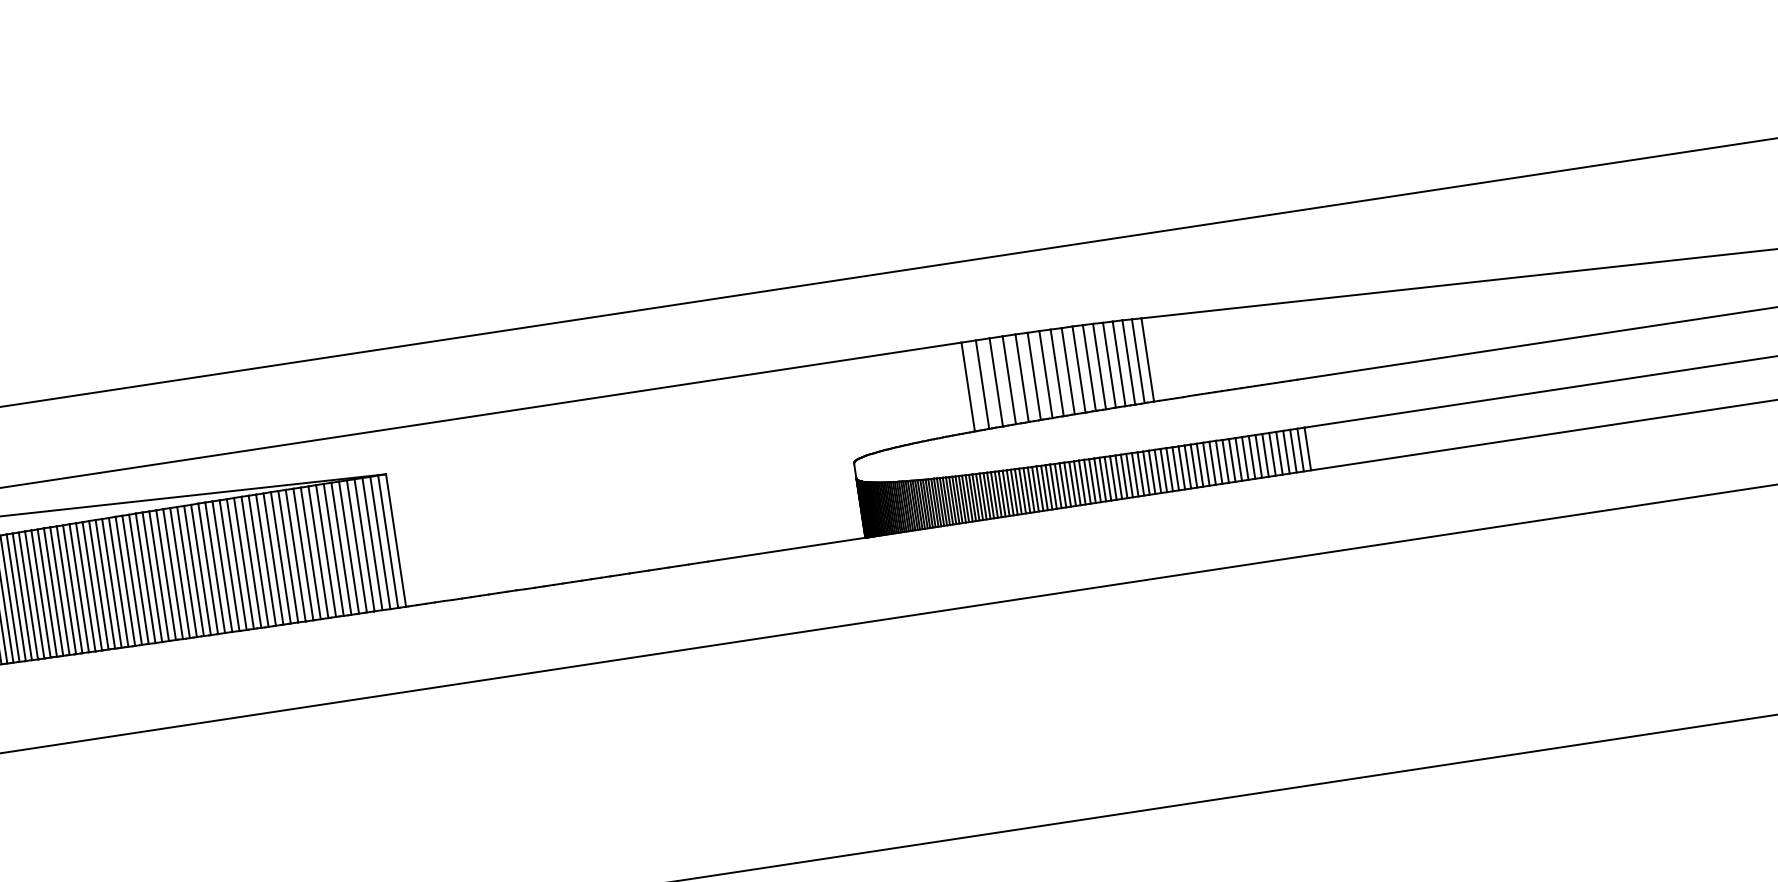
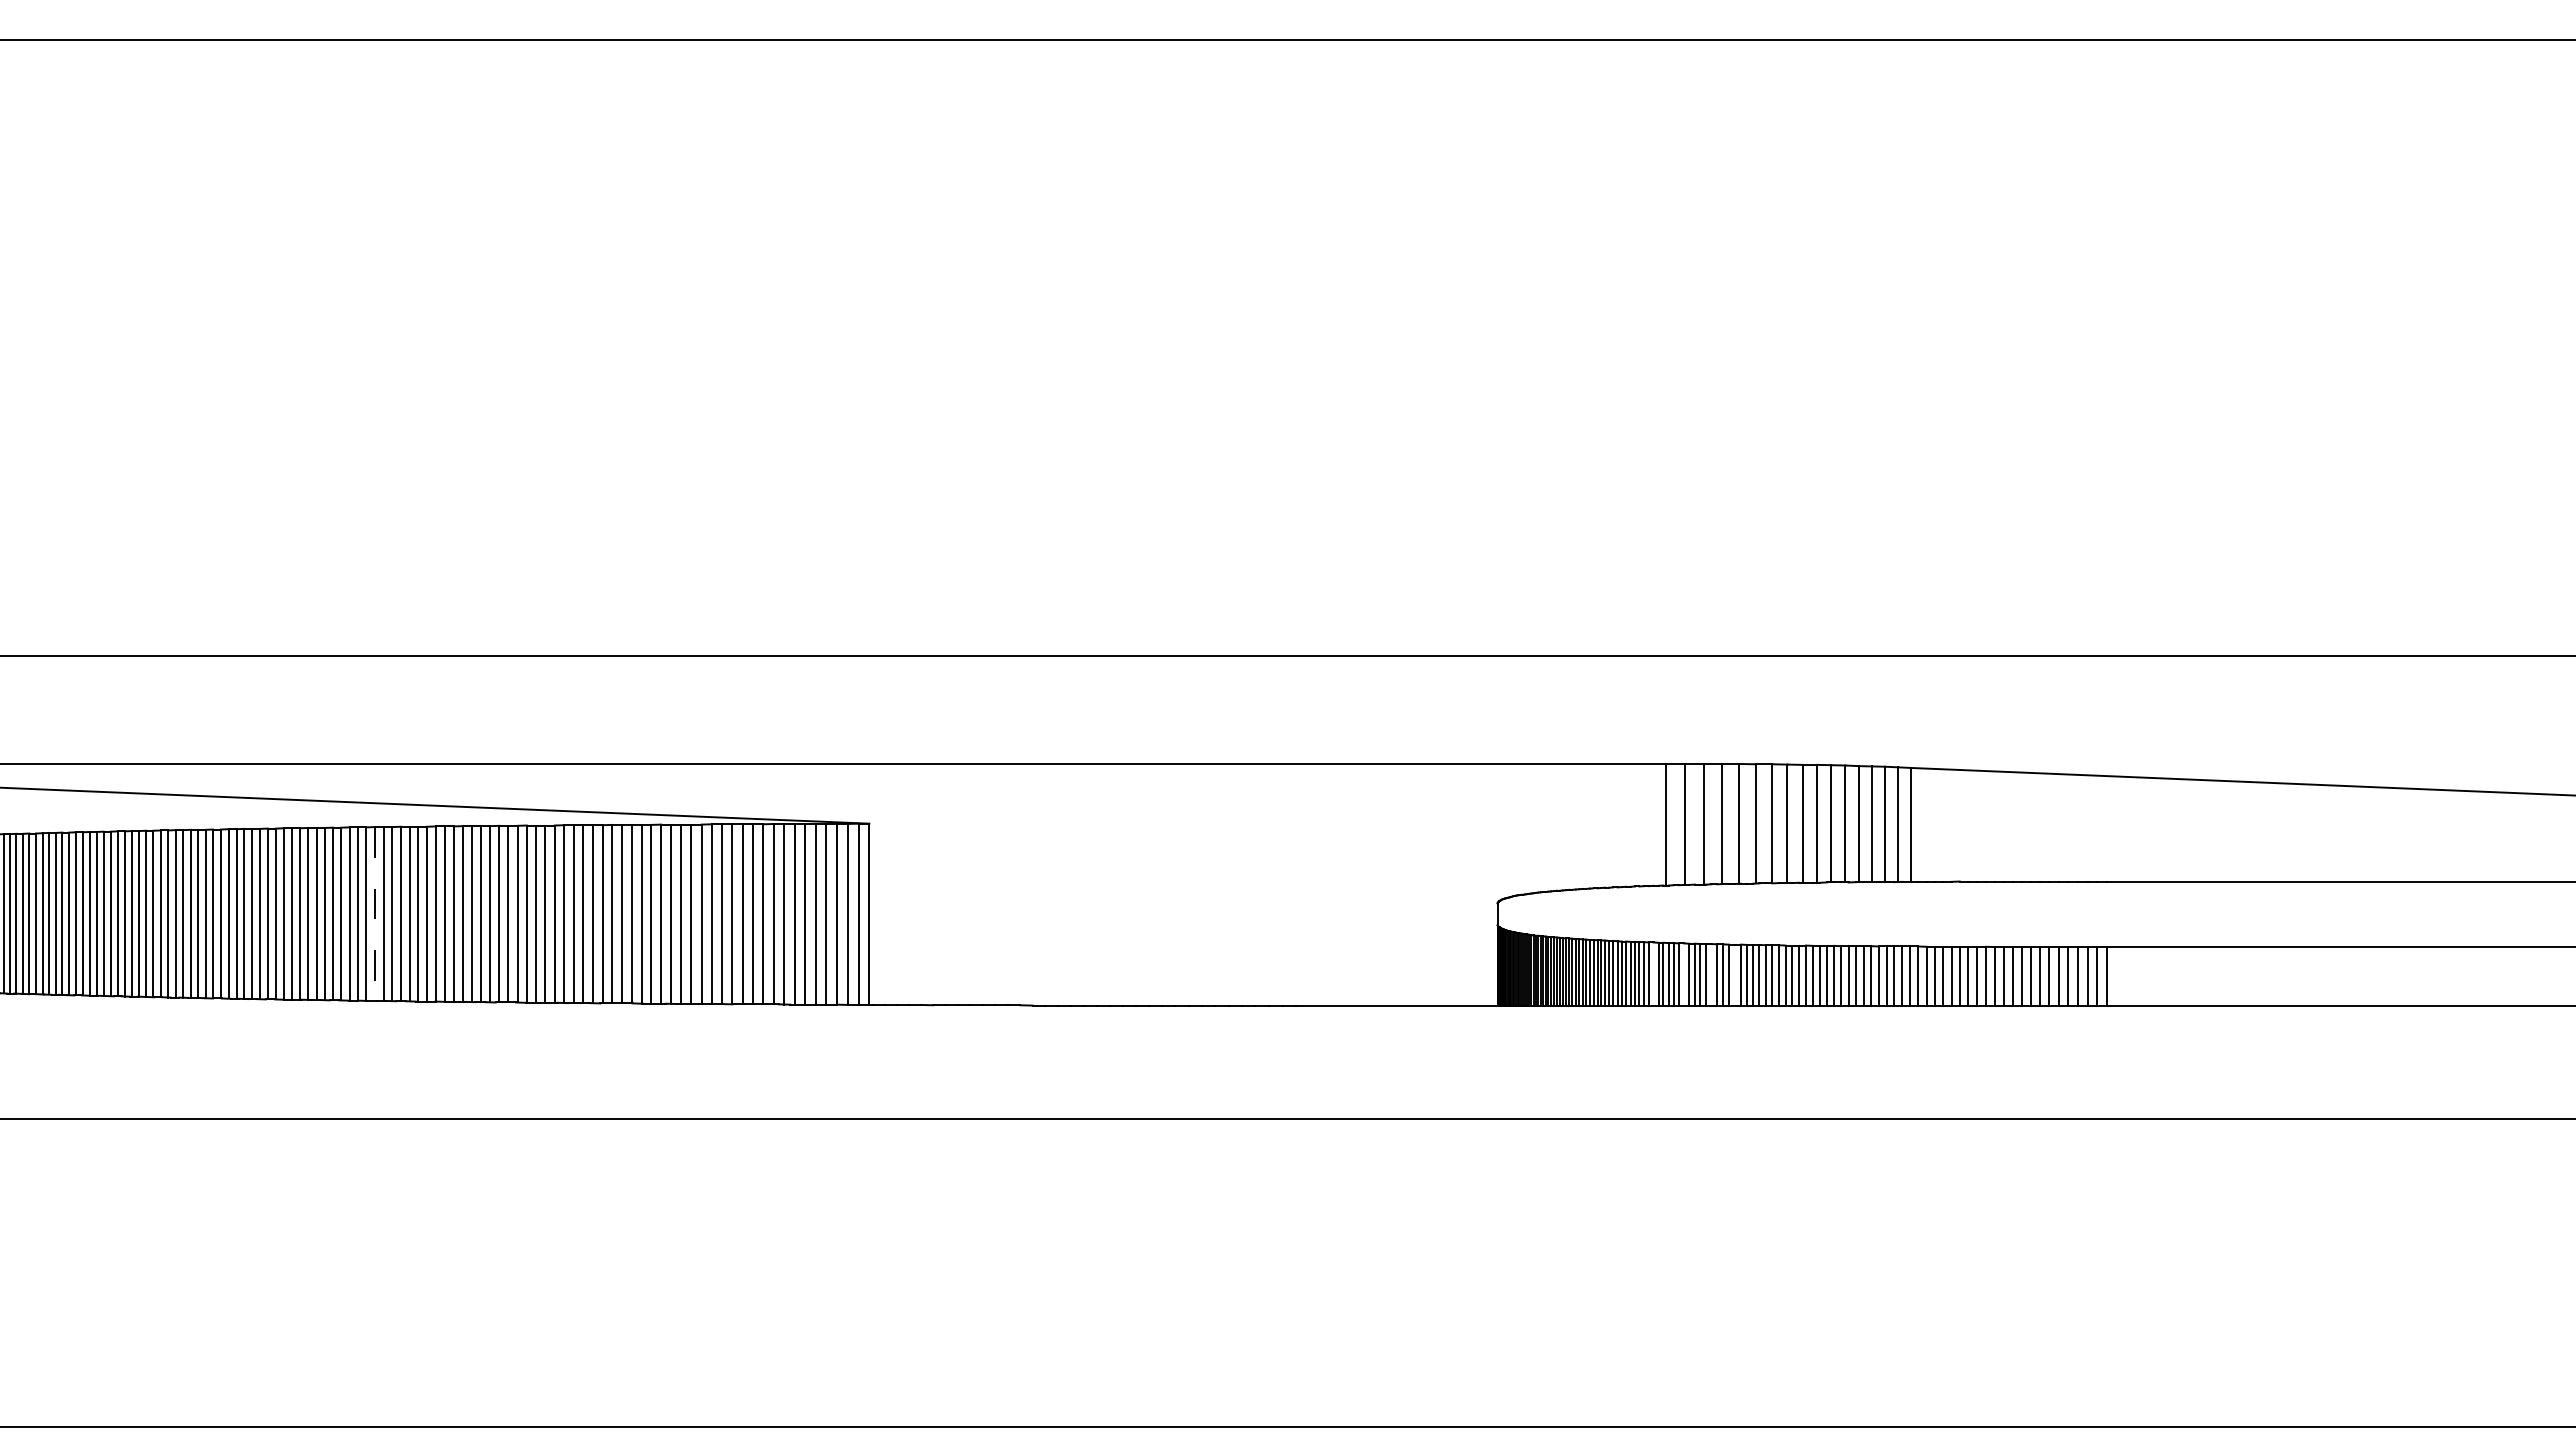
line: (1035, 488) -> (1734, 974), removed
line: (1018, 491) -> (1711, 974), removed
line: (998, 494) -> (1684, 974), removed
line: (975, 497) -> (1653, 973), removed
line: (35, 595) -> (375, 914), solid -> dashed

